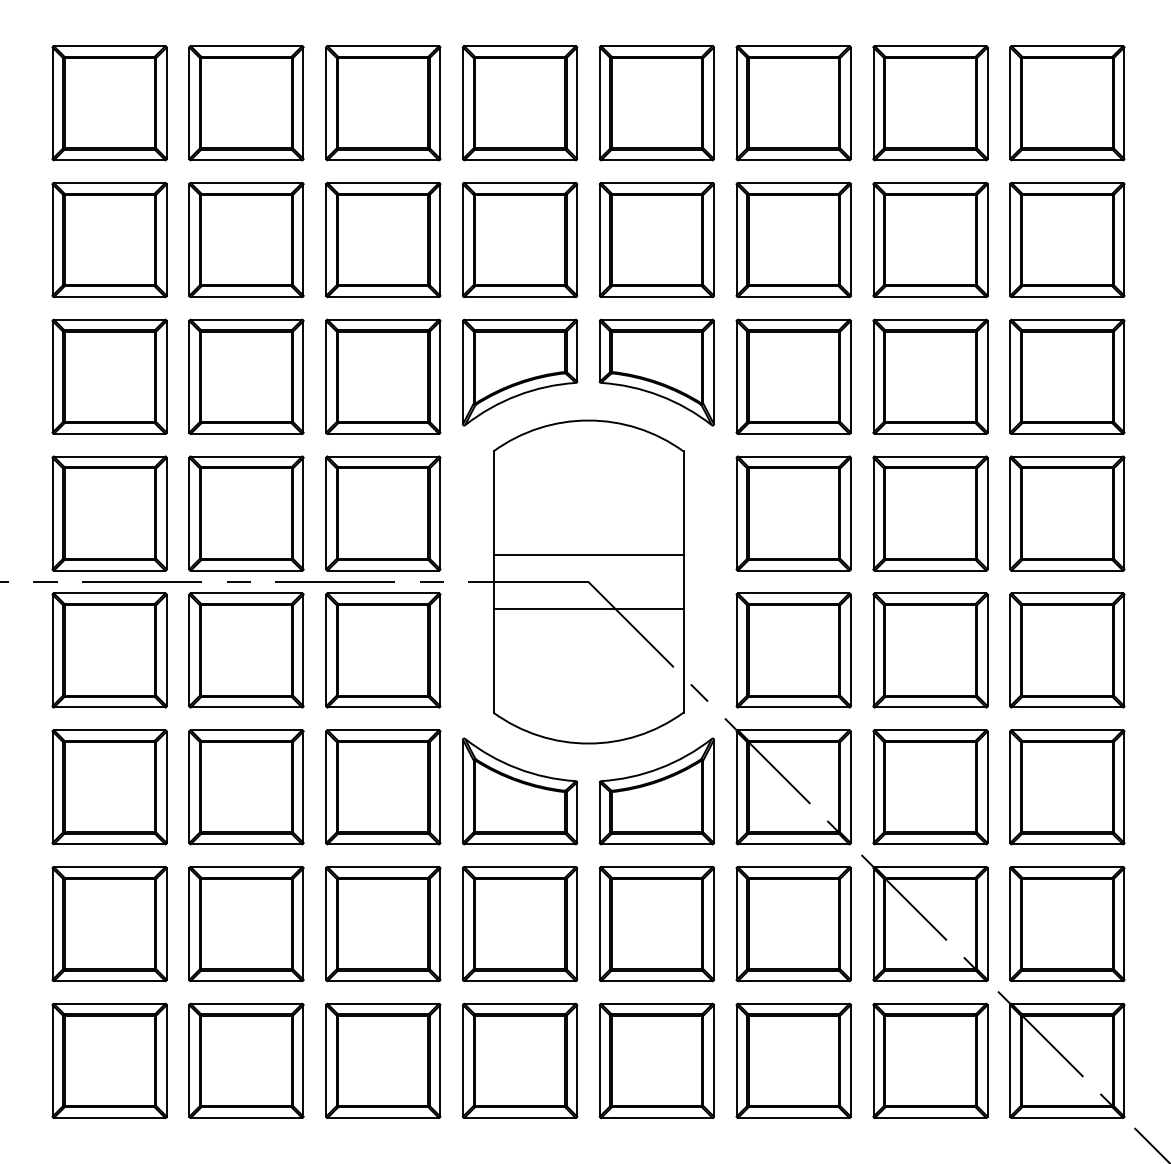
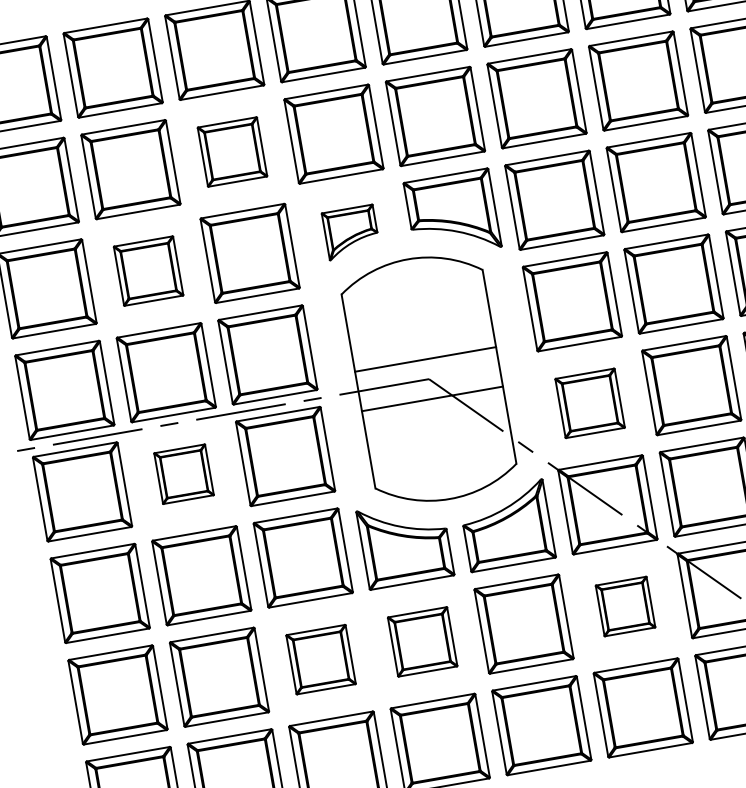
part: (383, 240) -> (232, 152), size x0.7
part: (520, 372) -> (351, 232), size x0.6
part: (246, 376) -> (148, 270), size x0.7
part: (246, 650) -> (184, 474), size x0.6
part: (793, 650) -> (590, 403), size x0.7
part: (383, 924) -> (321, 659), size x0.7
part: (520, 924) -> (422, 642), size x0.7
part: (793, 924) -> (625, 606), size x0.6

